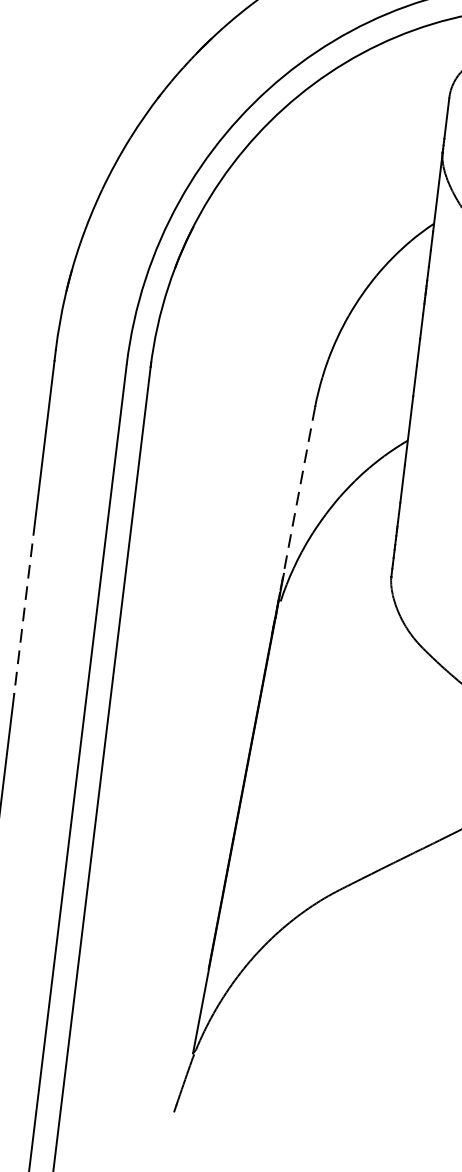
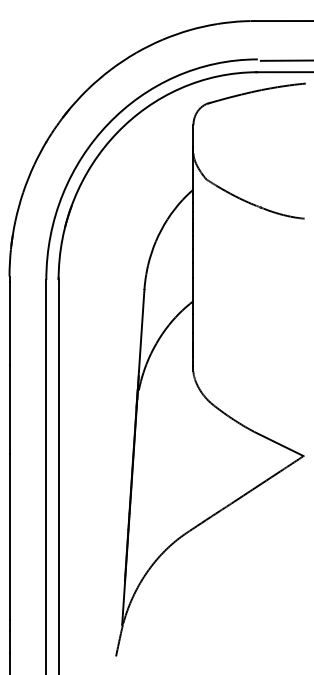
line: (297, 500) -> (141, 338), dashed -> solid
line: (24, 609) -> (9, 410), dashed -> solid

